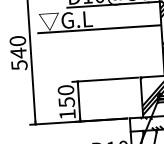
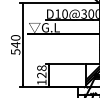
text: (65, 95) -> (41, 71), 150 -> 128

